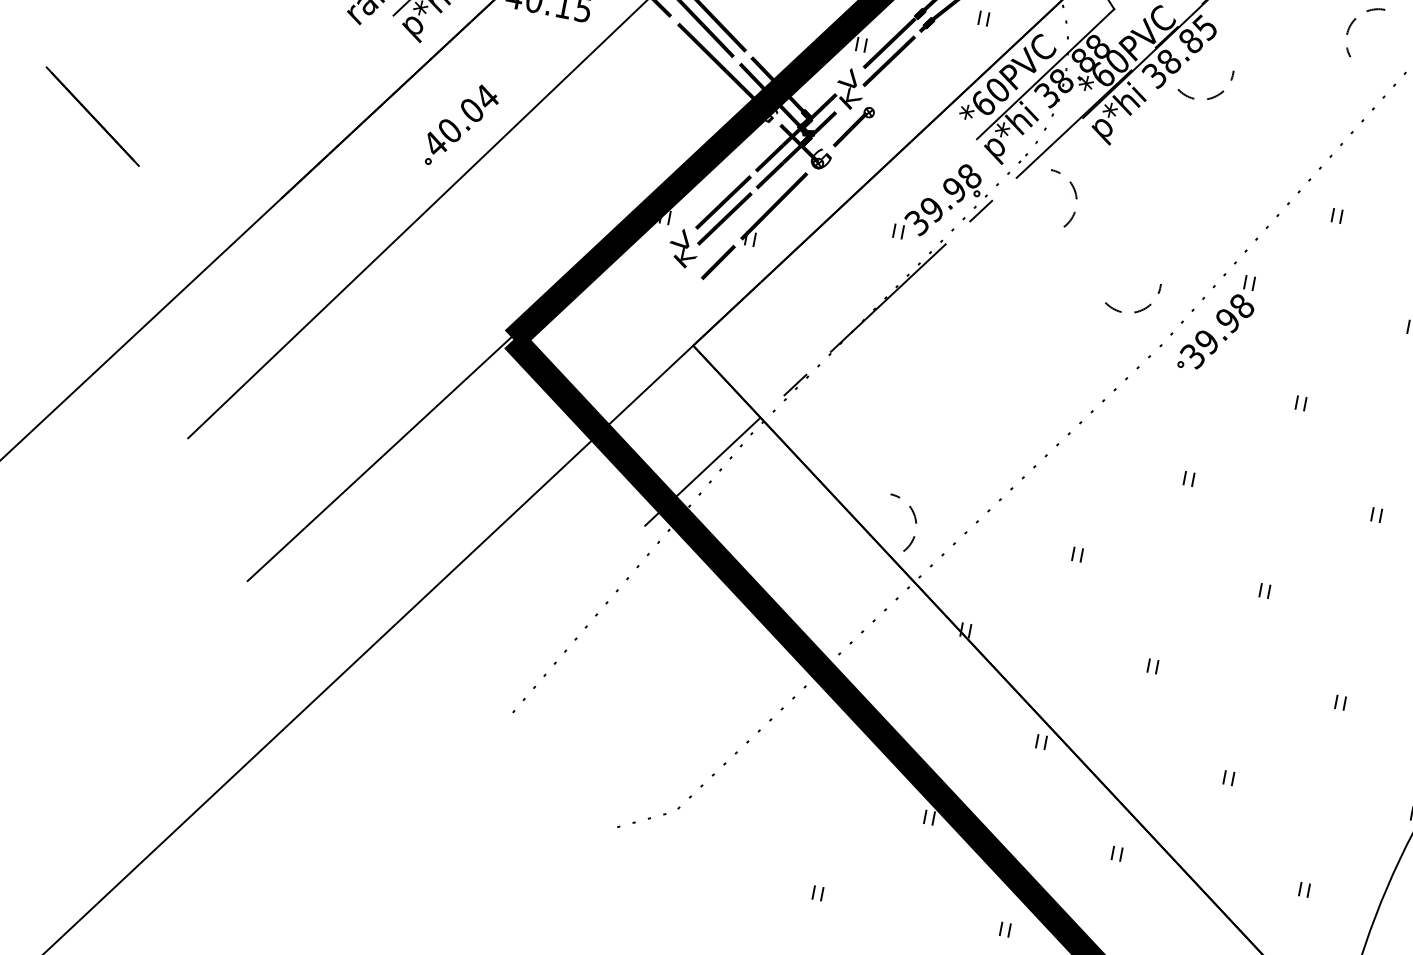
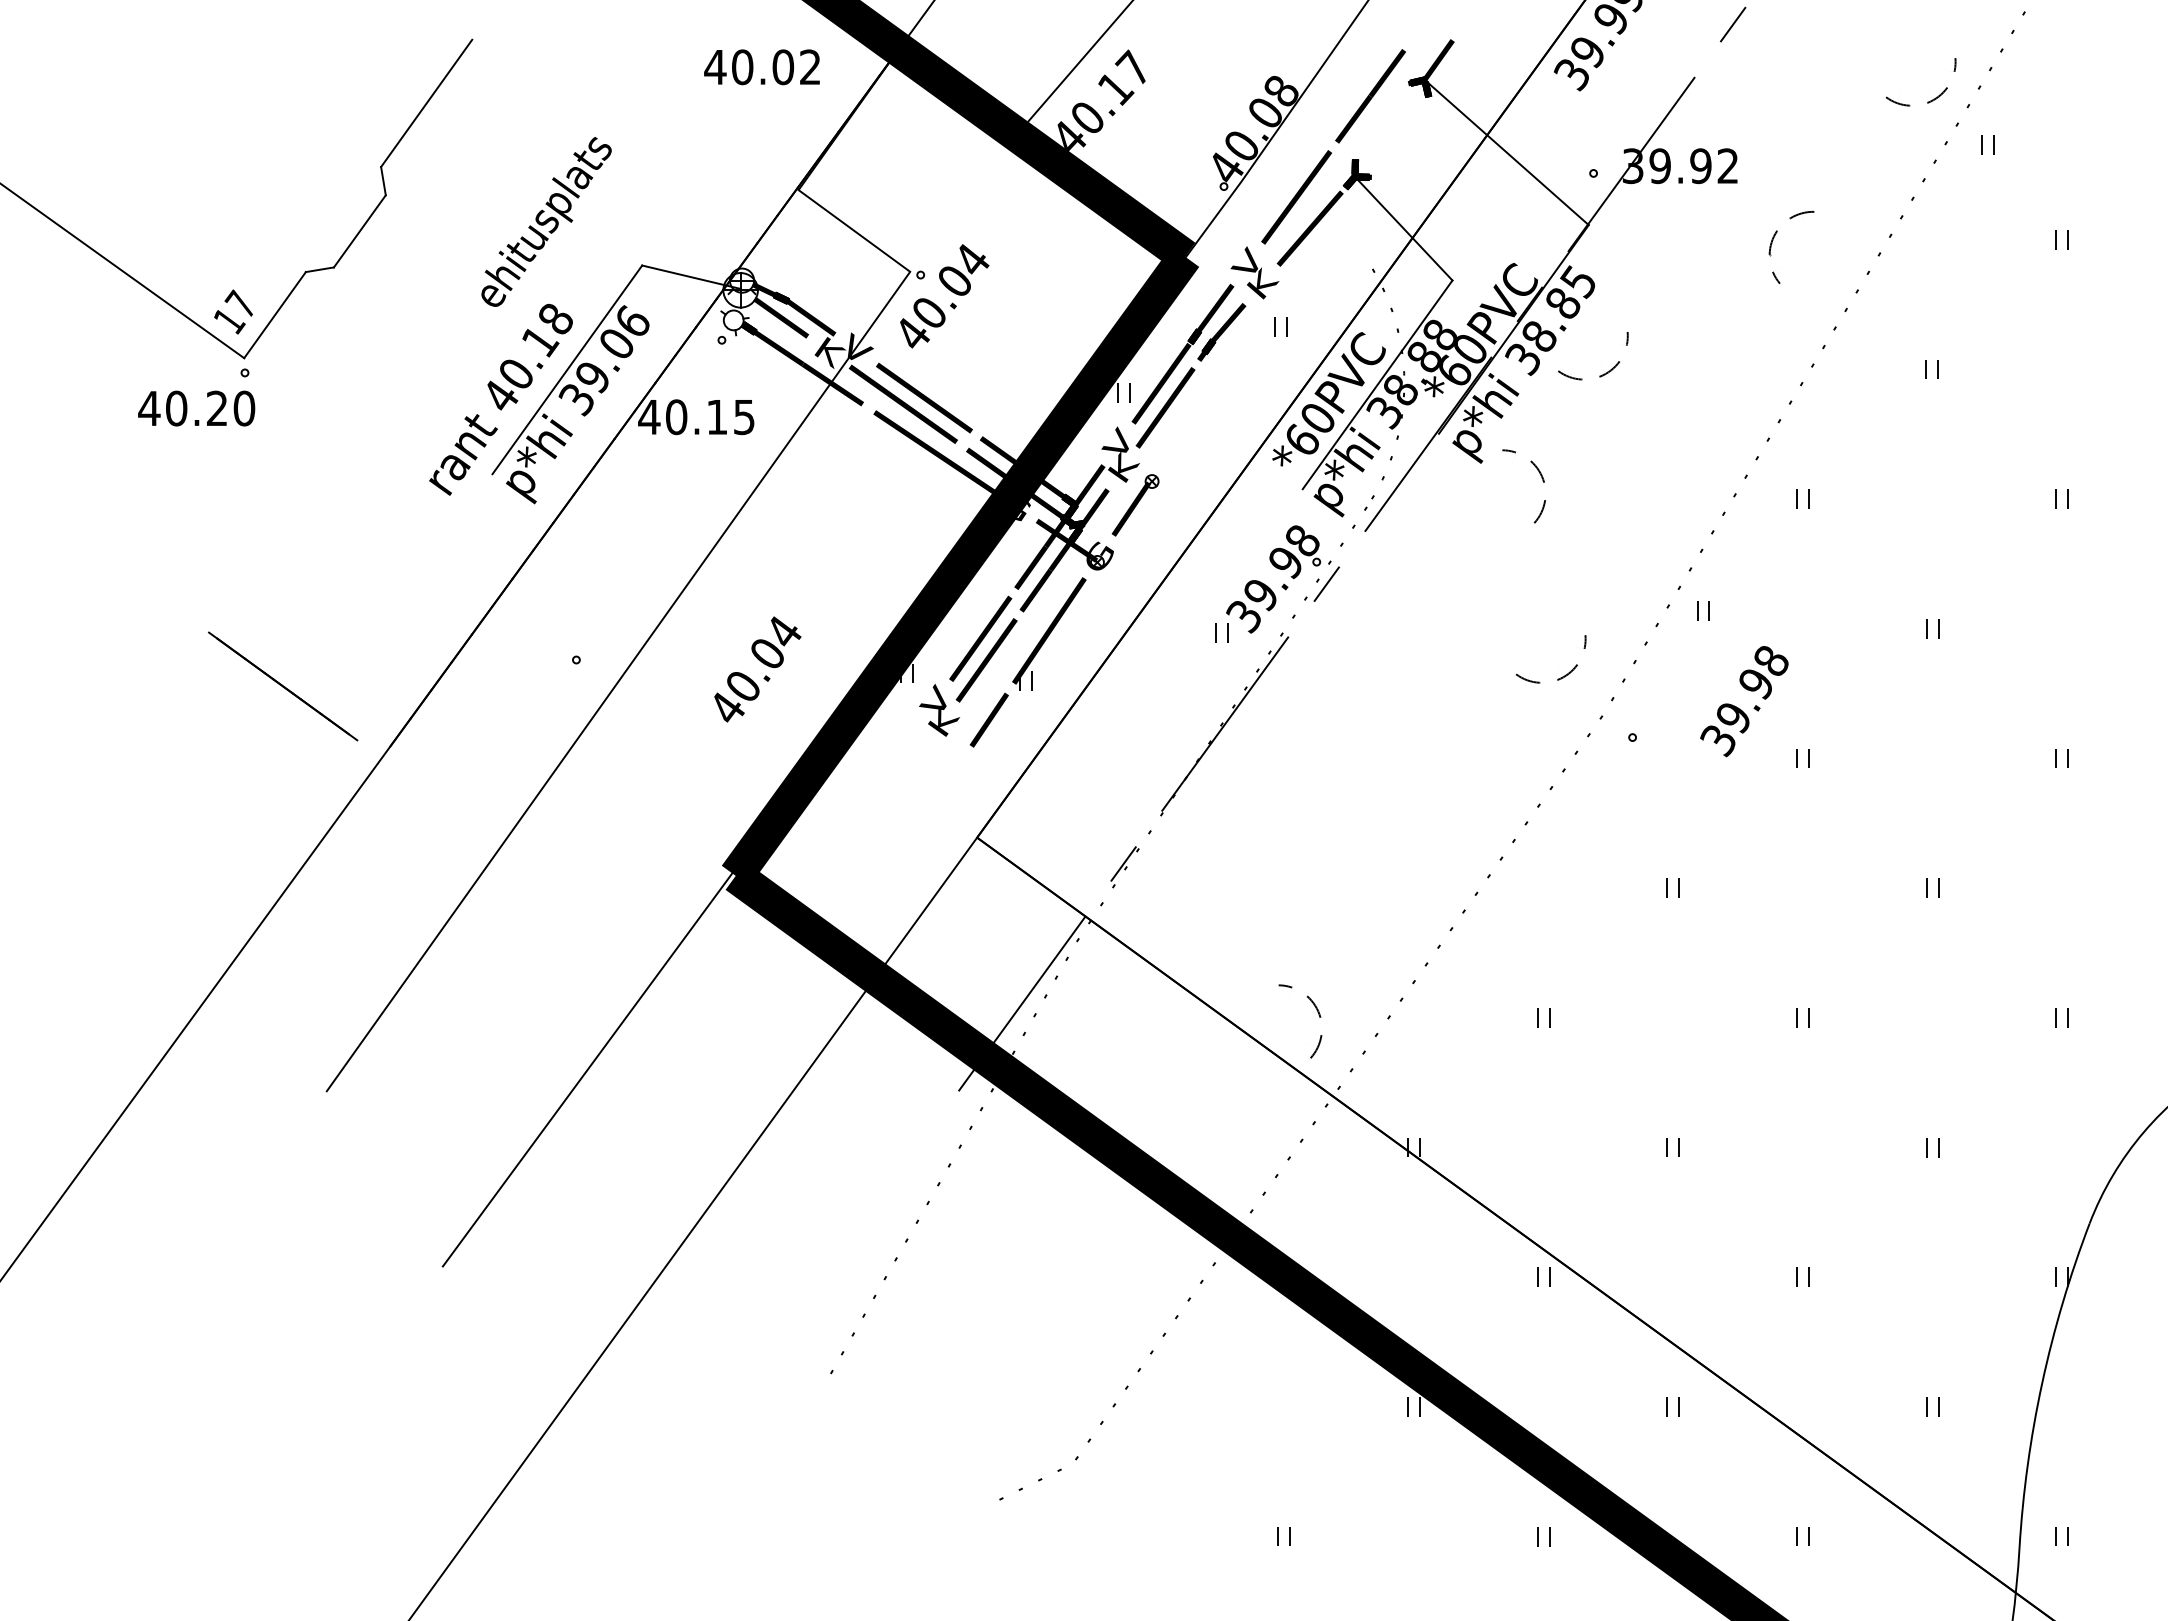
line: (93, 116) -> (283, 686), moved
text: (462, 120) -> (757, 669), moved
part: (1075, 198) -> (1542, 481), moved
text: (1217, 331) -> (1744, 701), moved

